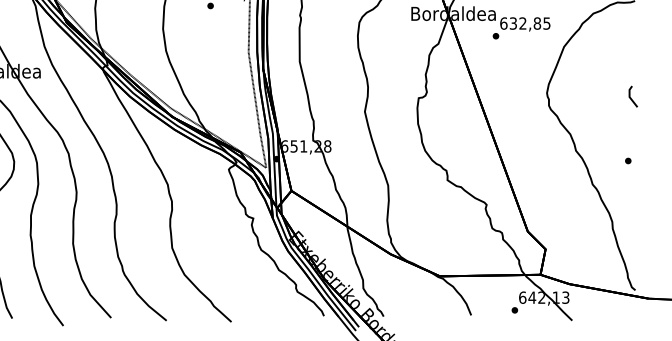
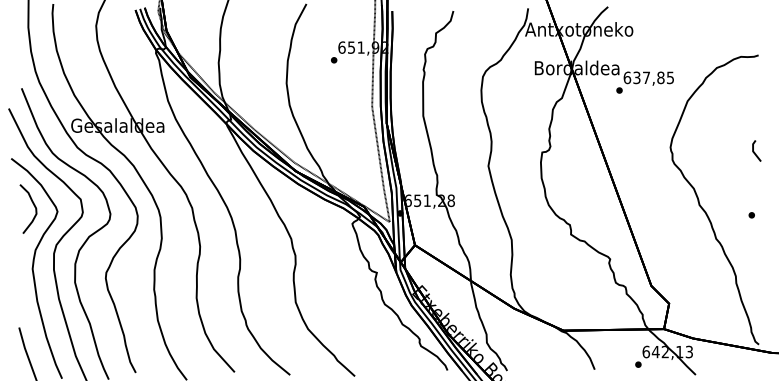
text: (521, 23) -> (645, 77), 632,85 -> 637,85

